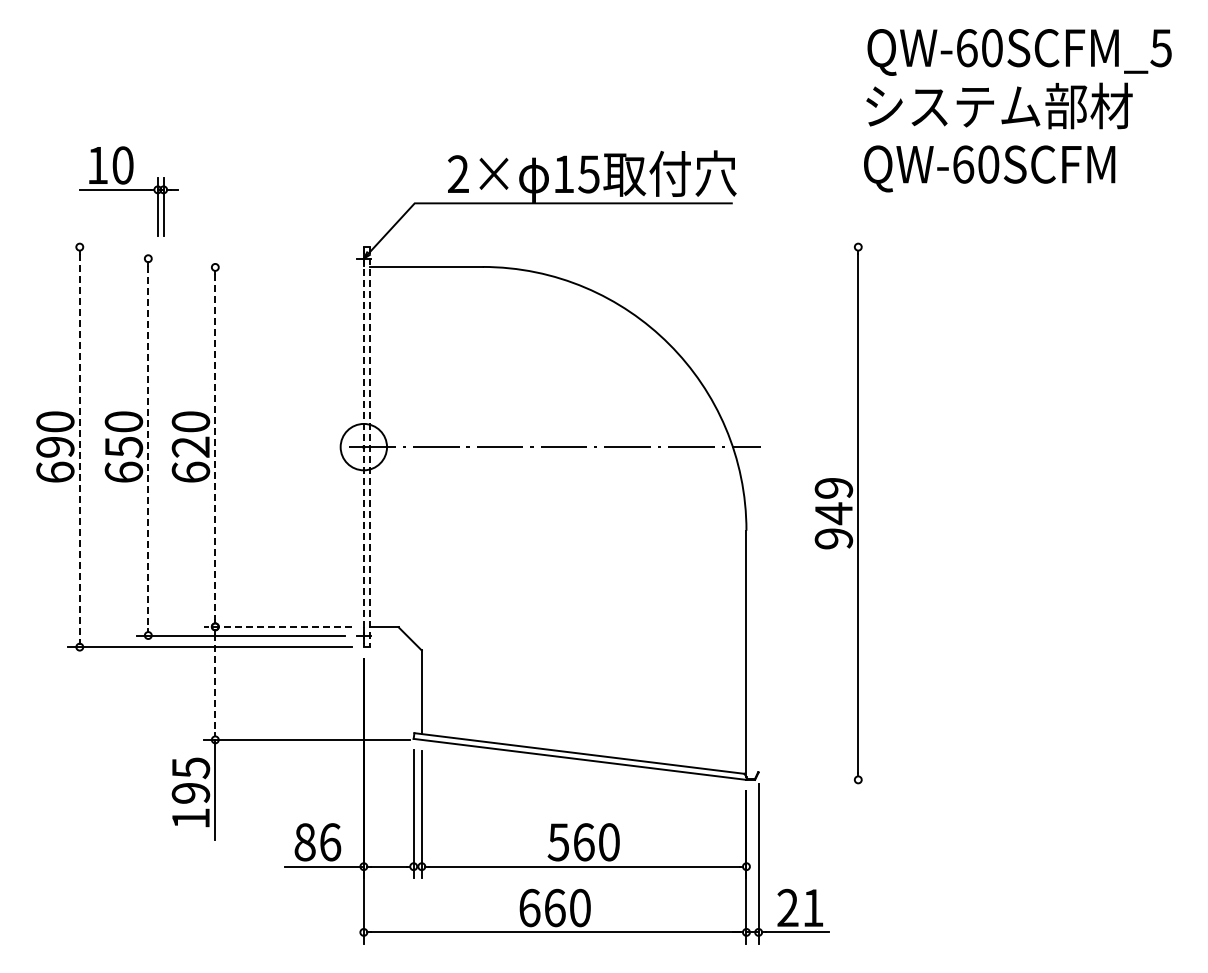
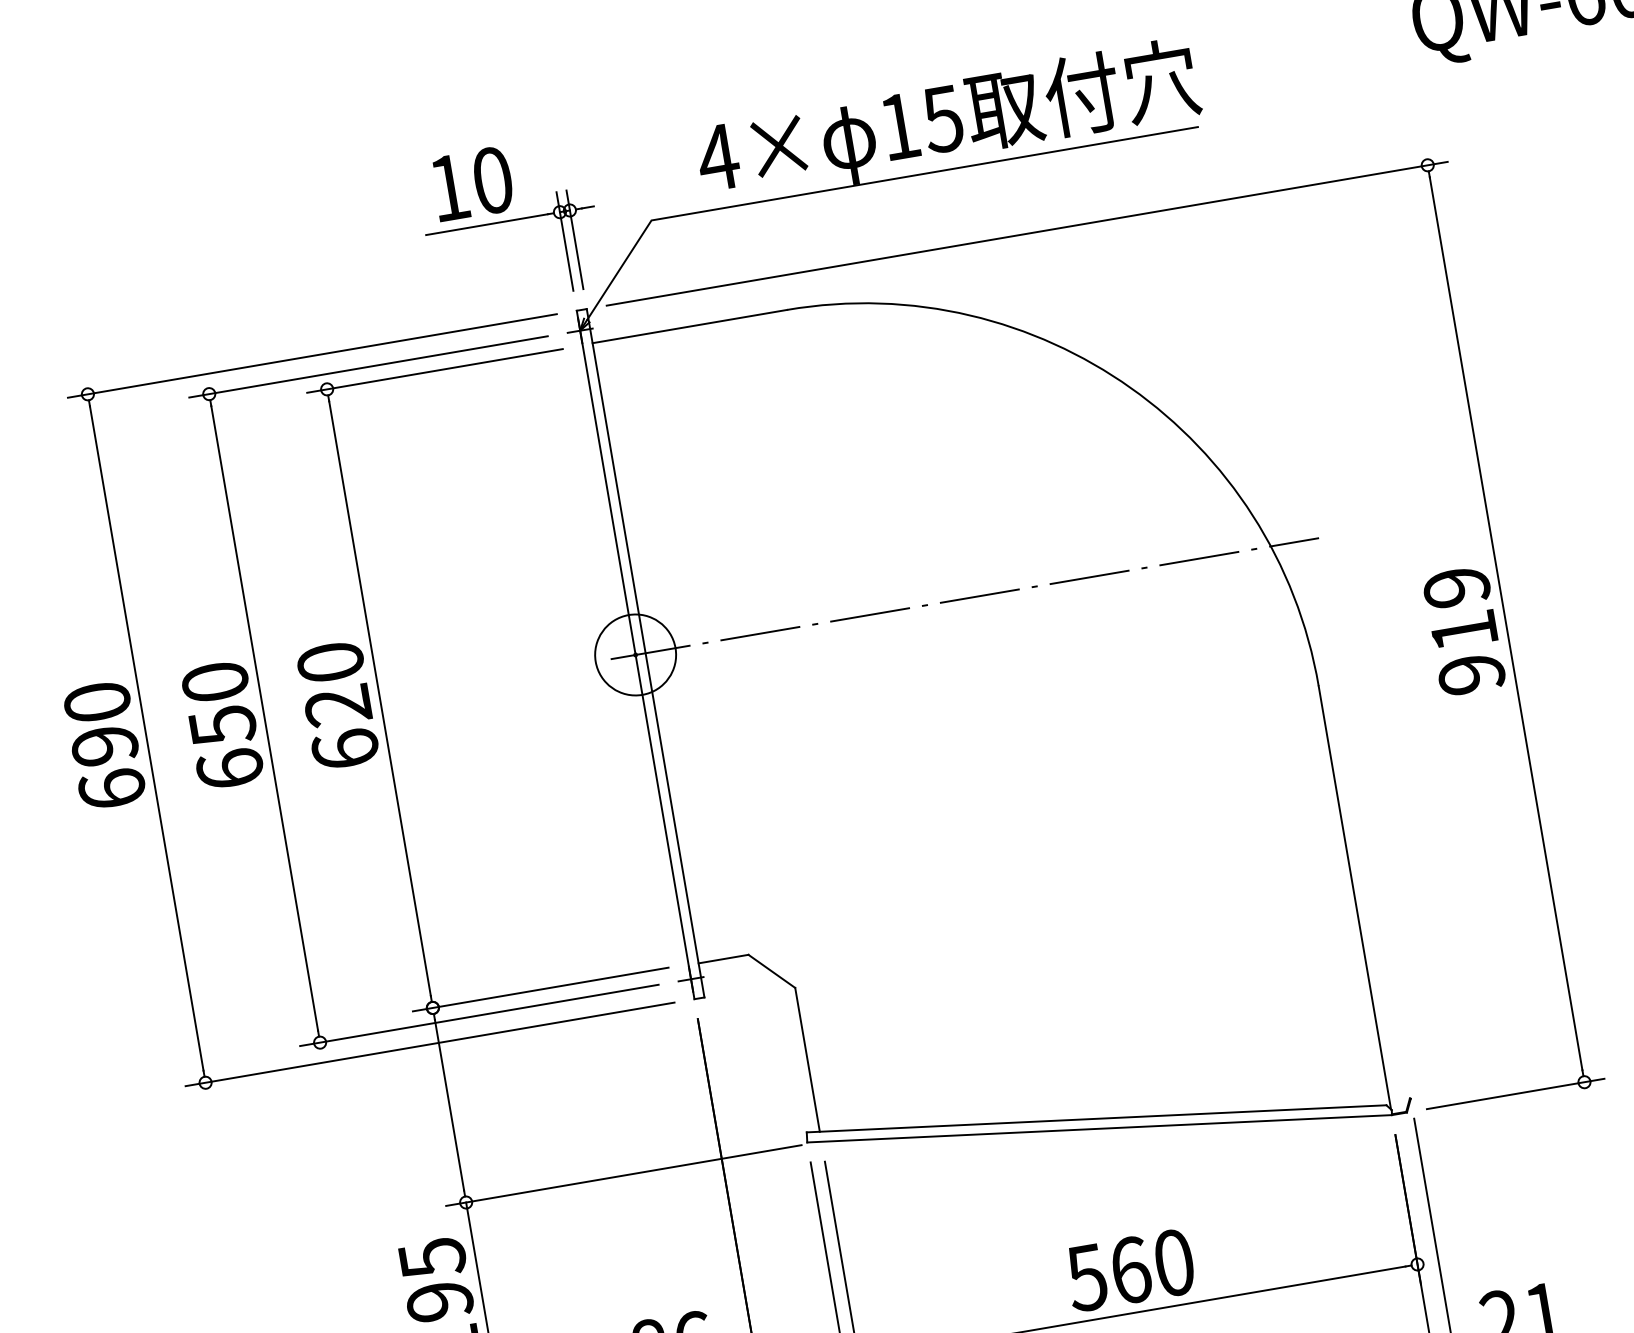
text: (457, 173) -> (716, 156), 2× -> 4×
part: (128, 191) -> (509, 223), moved
line: (210, 247) -> (312, 356), added
line: (625, 247) -> (1027, 234), added
line: (240, 258) -> (367, 366), added
line: (277, 267) -> (434, 371), added
line: (79, 447) -> (146, 739), dashed -> solid
line: (148, 447) -> (265, 718), dashed -> solid
line: (215, 447) -> (380, 699), dashed -> solid
line: (363, 447) -> (635, 655), dashed -> solid
line: (369, 447) -> (645, 653), dashed -> solid
text: (833, 513) -> (1463, 631), 949 -> 919
line: (277, 626) -> (539, 989), dashed -> solid
line: (215, 683) -> (449, 1105), dashed -> solid
line: (817, 779) -> (1514, 1093), added

